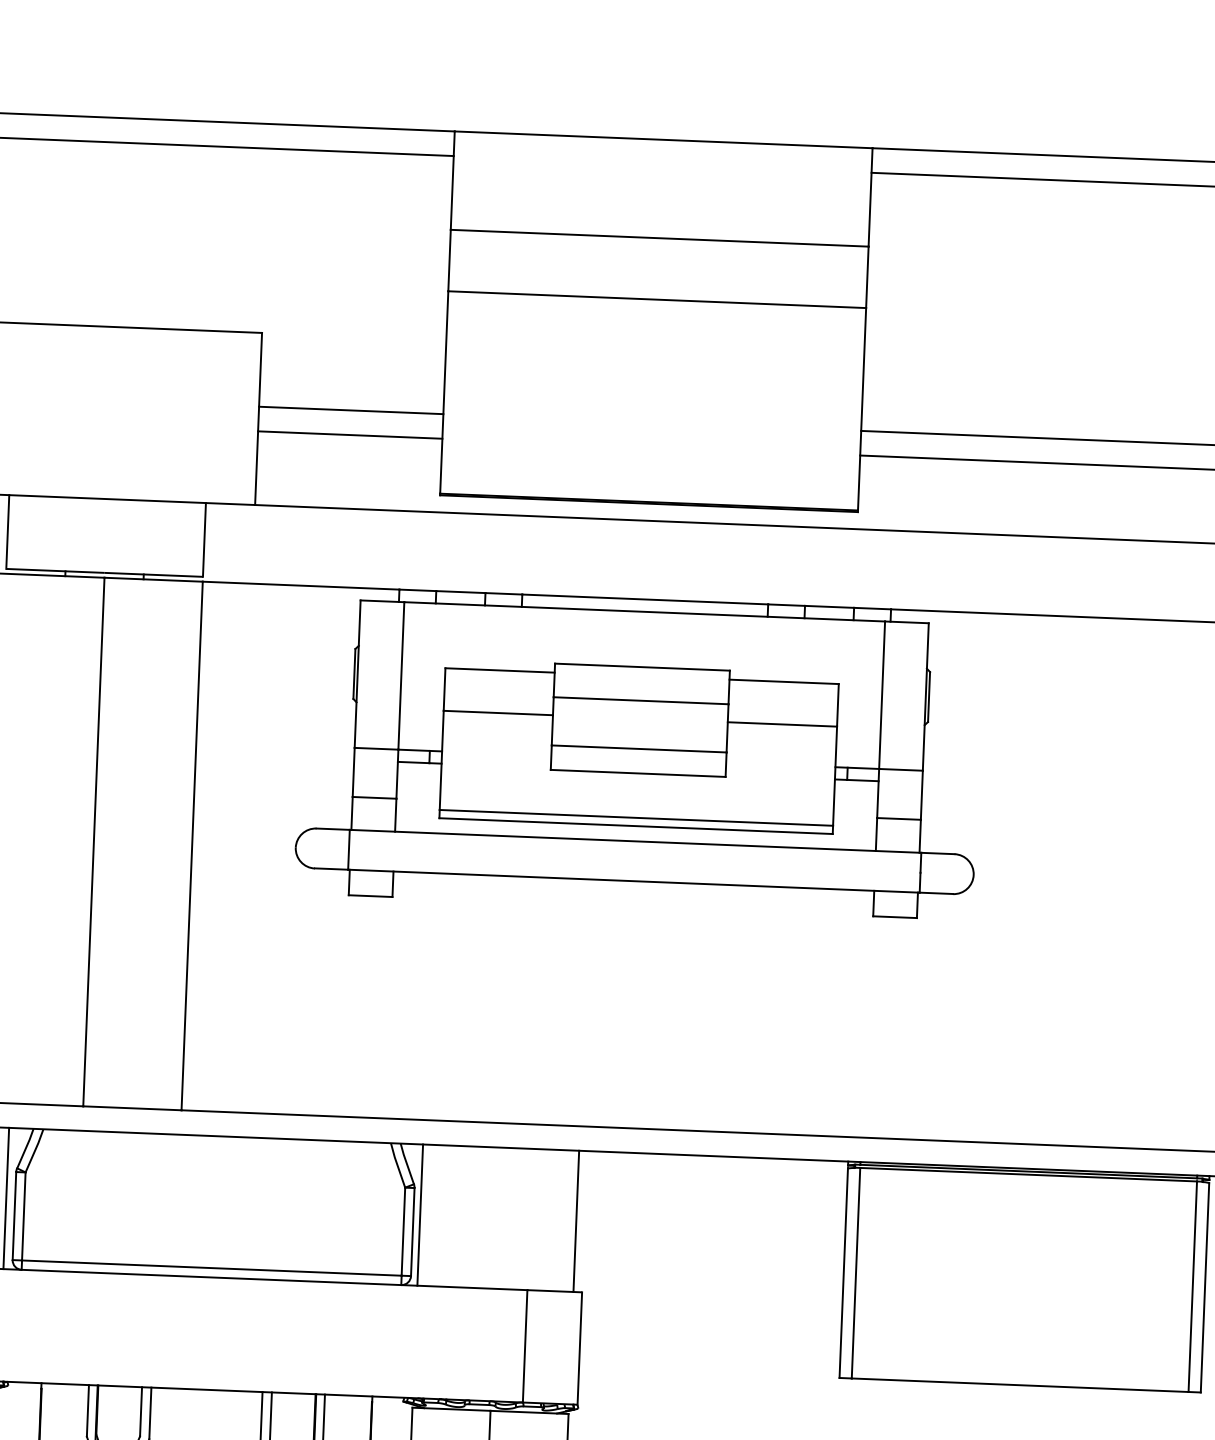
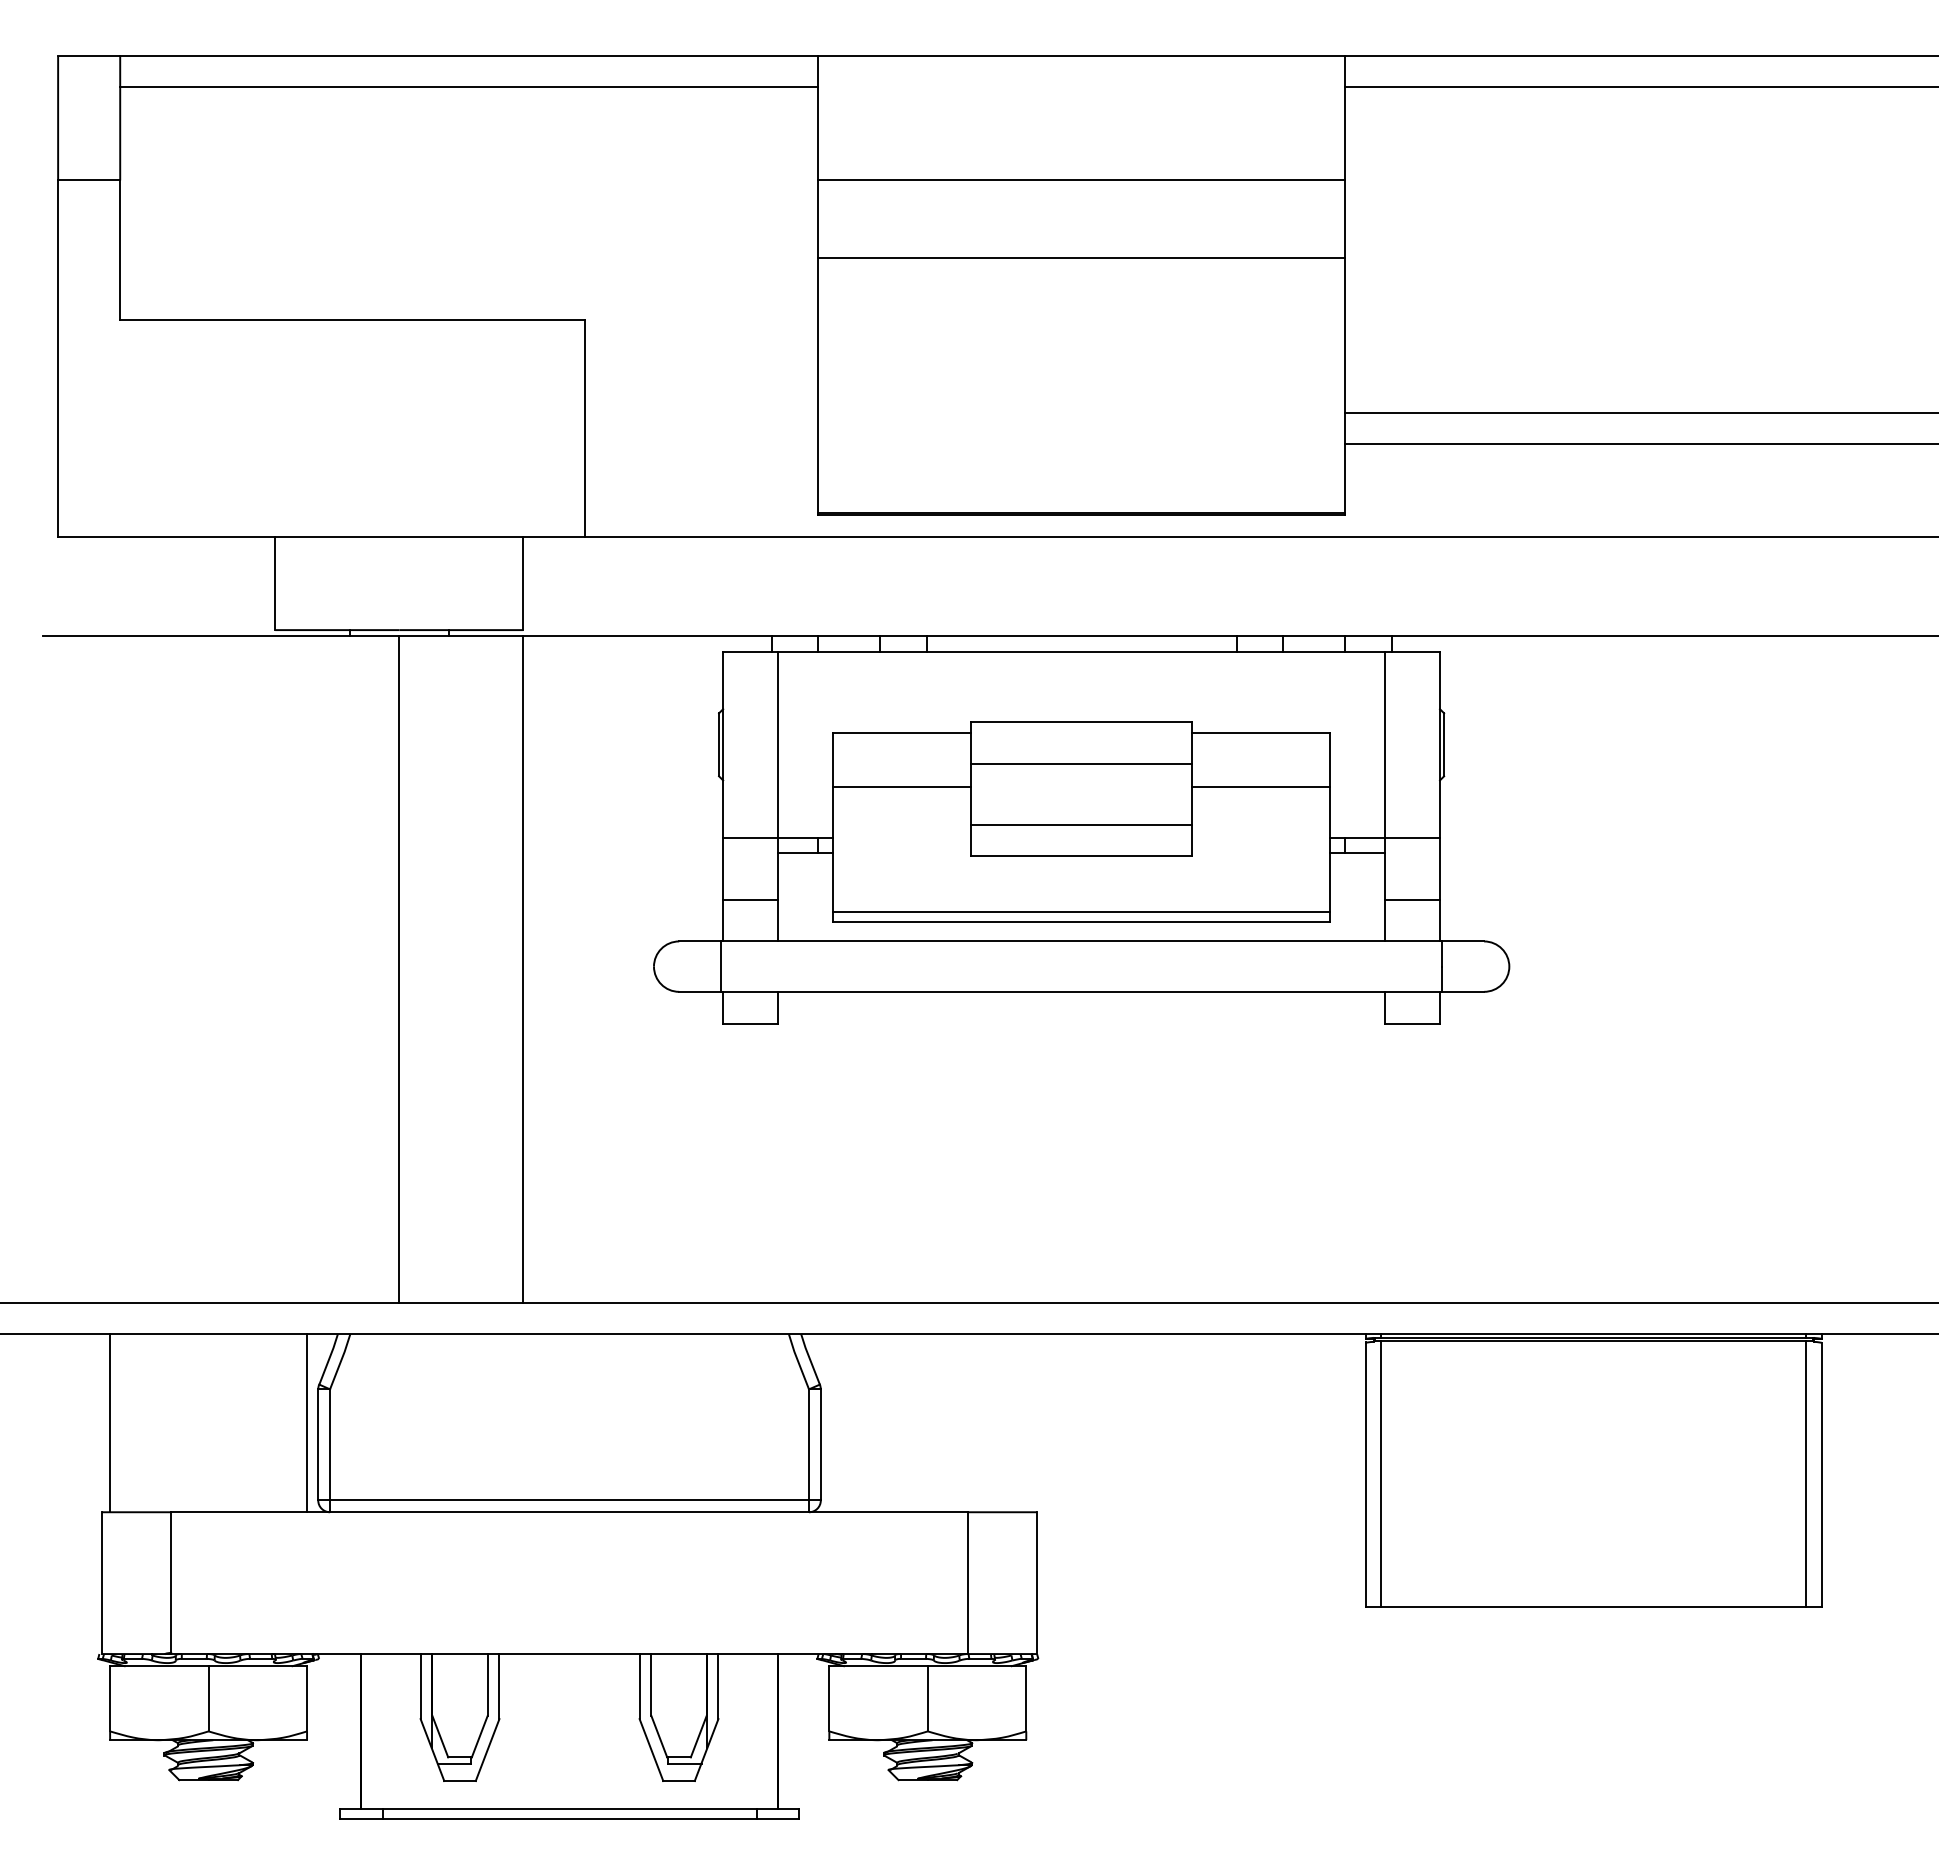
line: (351, 410) -> (701, 413), removed
line: (350, 435) -> (701, 444), removed
line: (420, 1215) -> (829, 1423), removed
line: (576, 1221) -> (1026, 1423), removed

